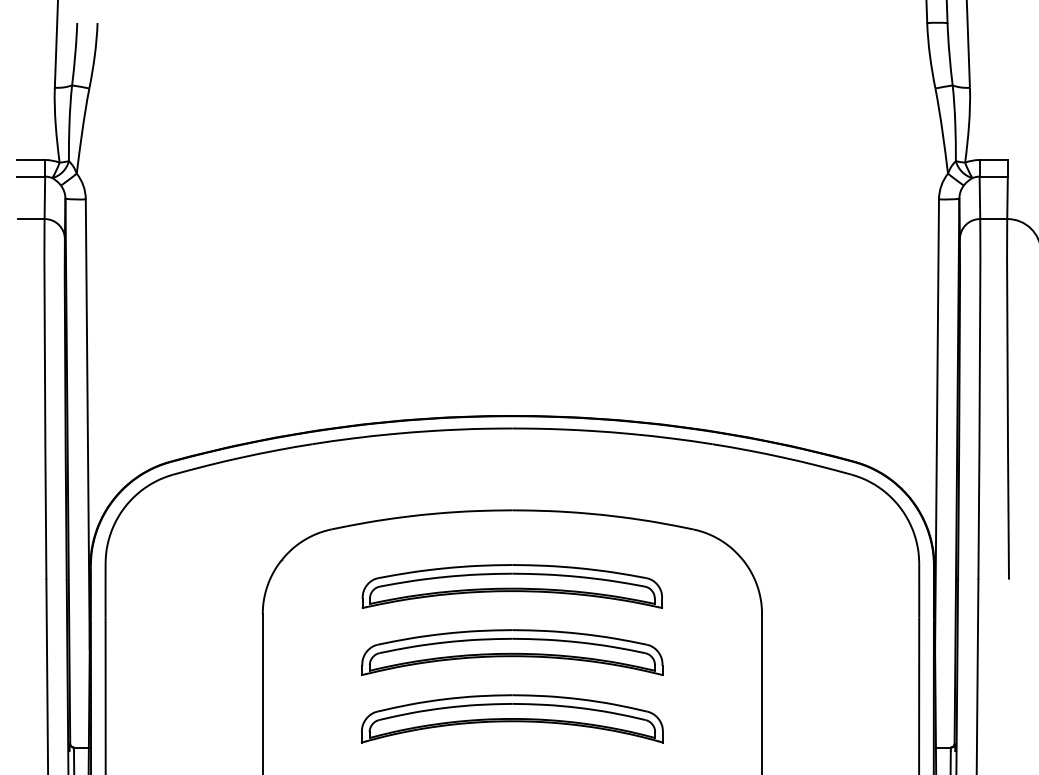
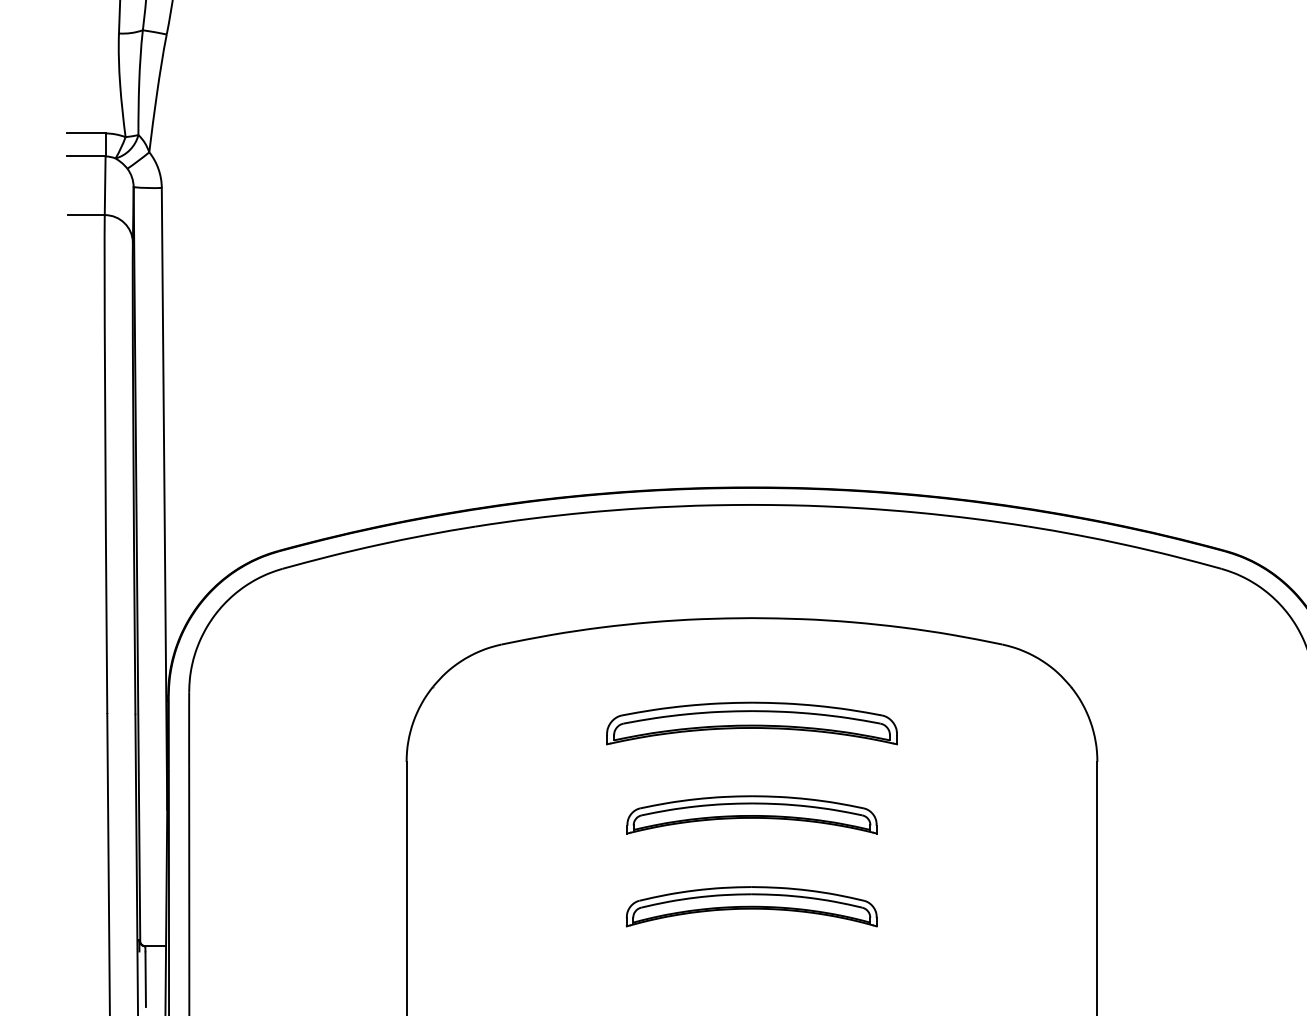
part: (512, 586) -> (752, 723), size x0.7
part: (512, 652) -> (752, 814), size x0.6
part: (511, 718) -> (750, 906), size x0.6

